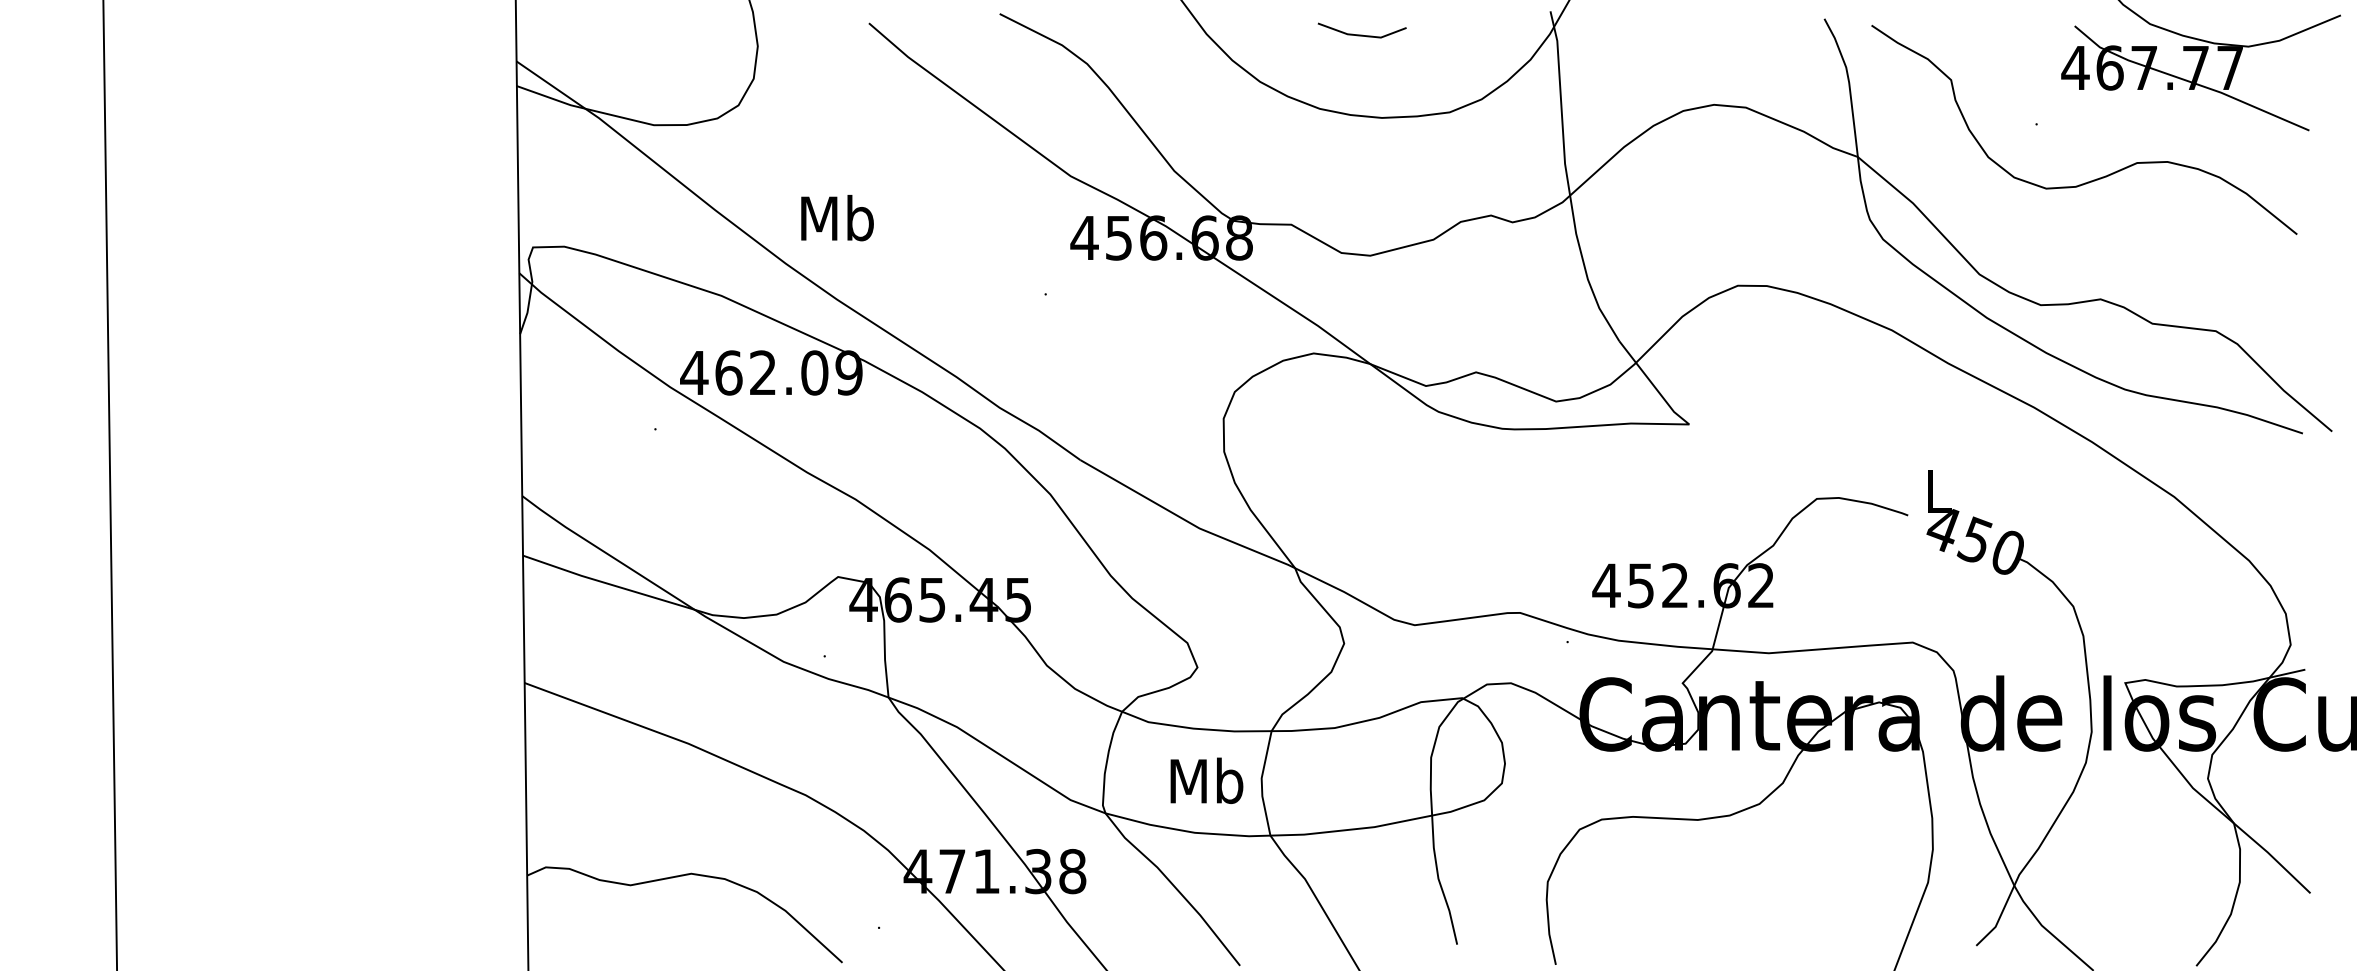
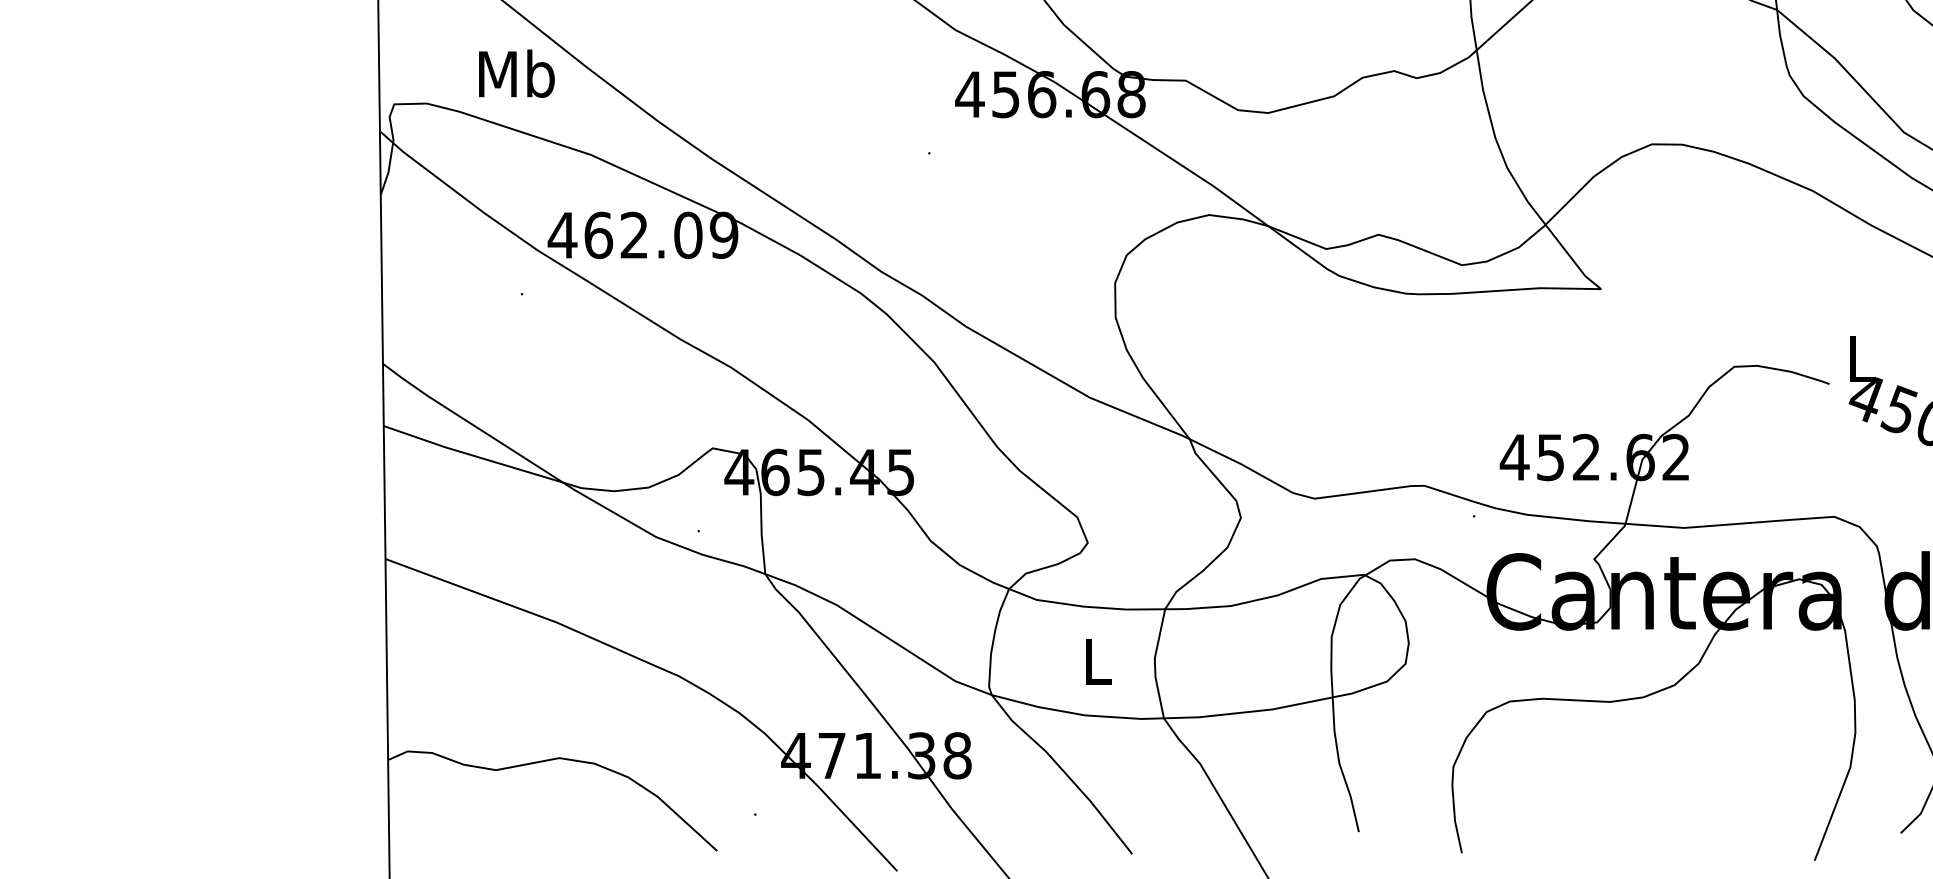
text: (837, 218) -> (516, 74), moved
text: (1206, 780) -> (1097, 660), Mb -> L

